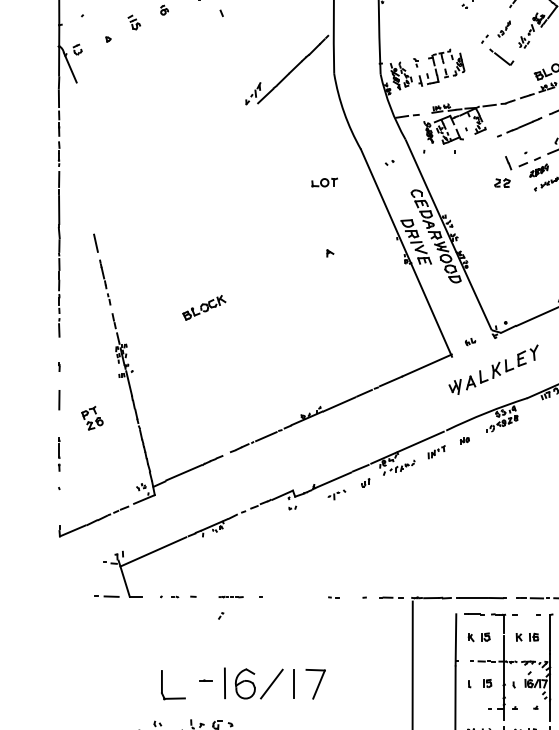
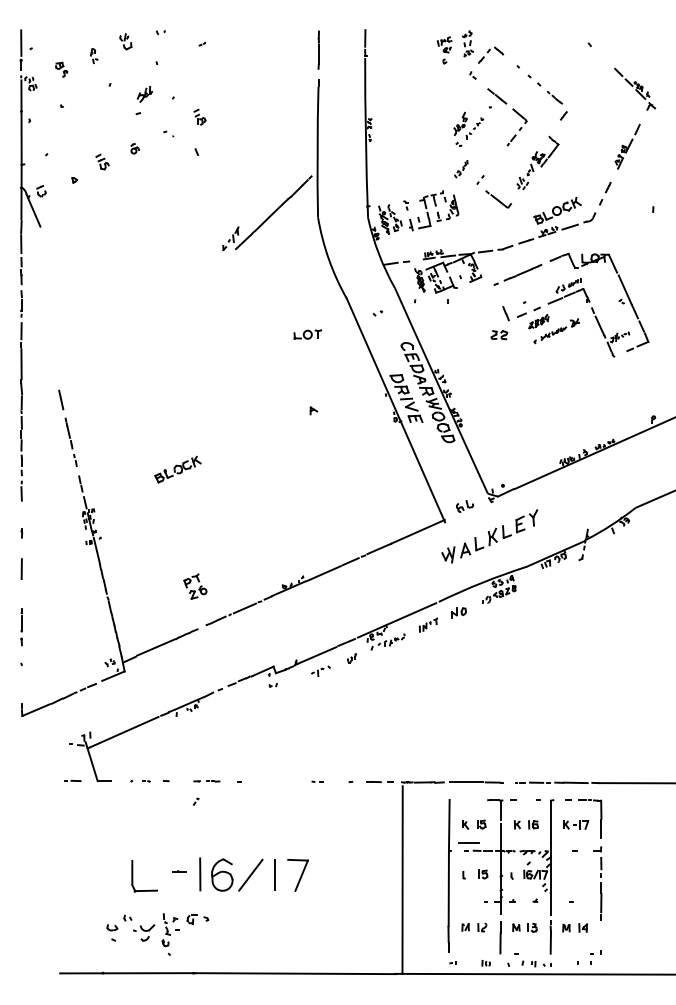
part: (504, 29) -> (461, 169), moved
part: (470, 342) -> (464, 506), size x1.6
part: (92, 418) -> (195, 586), moved
part: (464, 440) -> (458, 612), size x1.6
part: (106, 596) -> (72, 780), size x0.6
line: (473, 613) -> (468, 842), moved

